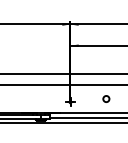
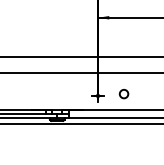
circle: (106, 98) -> (124, 93), moved

